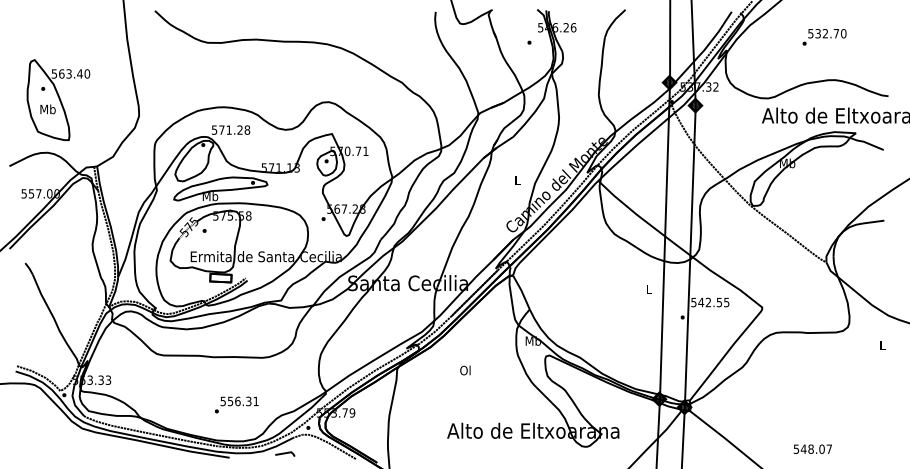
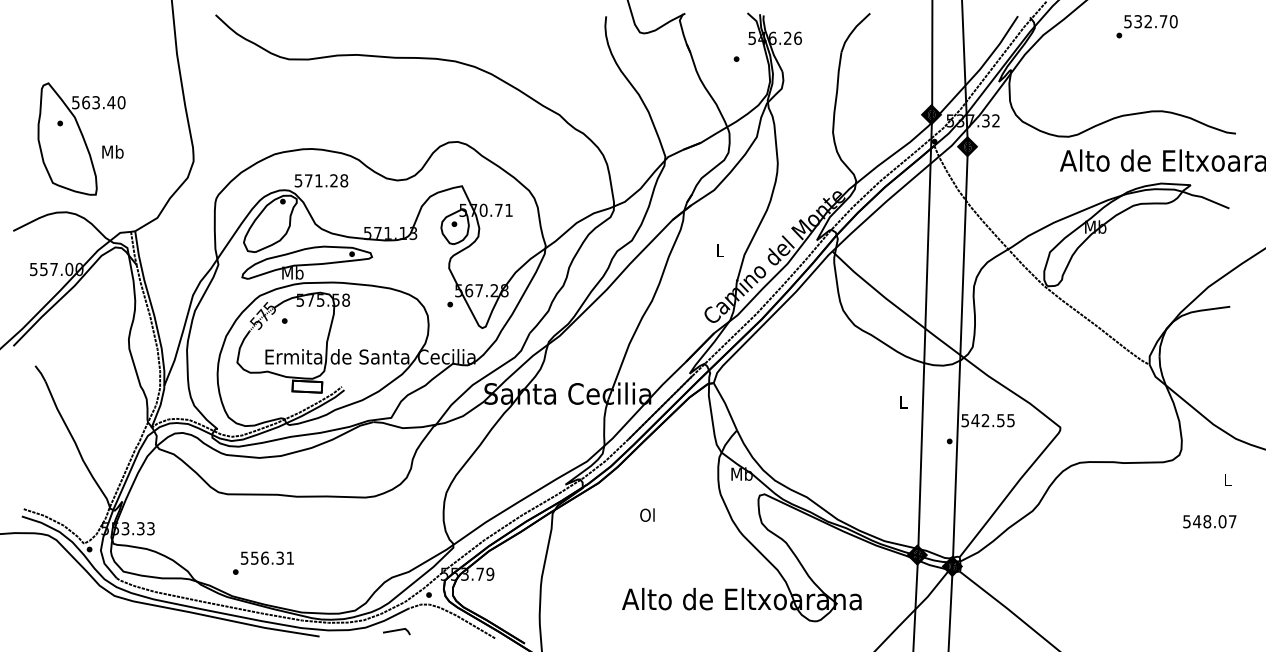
text: (824, 37) -> (1146, 26), moved
text: (47, 109) -> (112, 151), moved
text: (236, 404) -> (263, 562), moved
text: (812, 449) -> (1209, 521), moved

